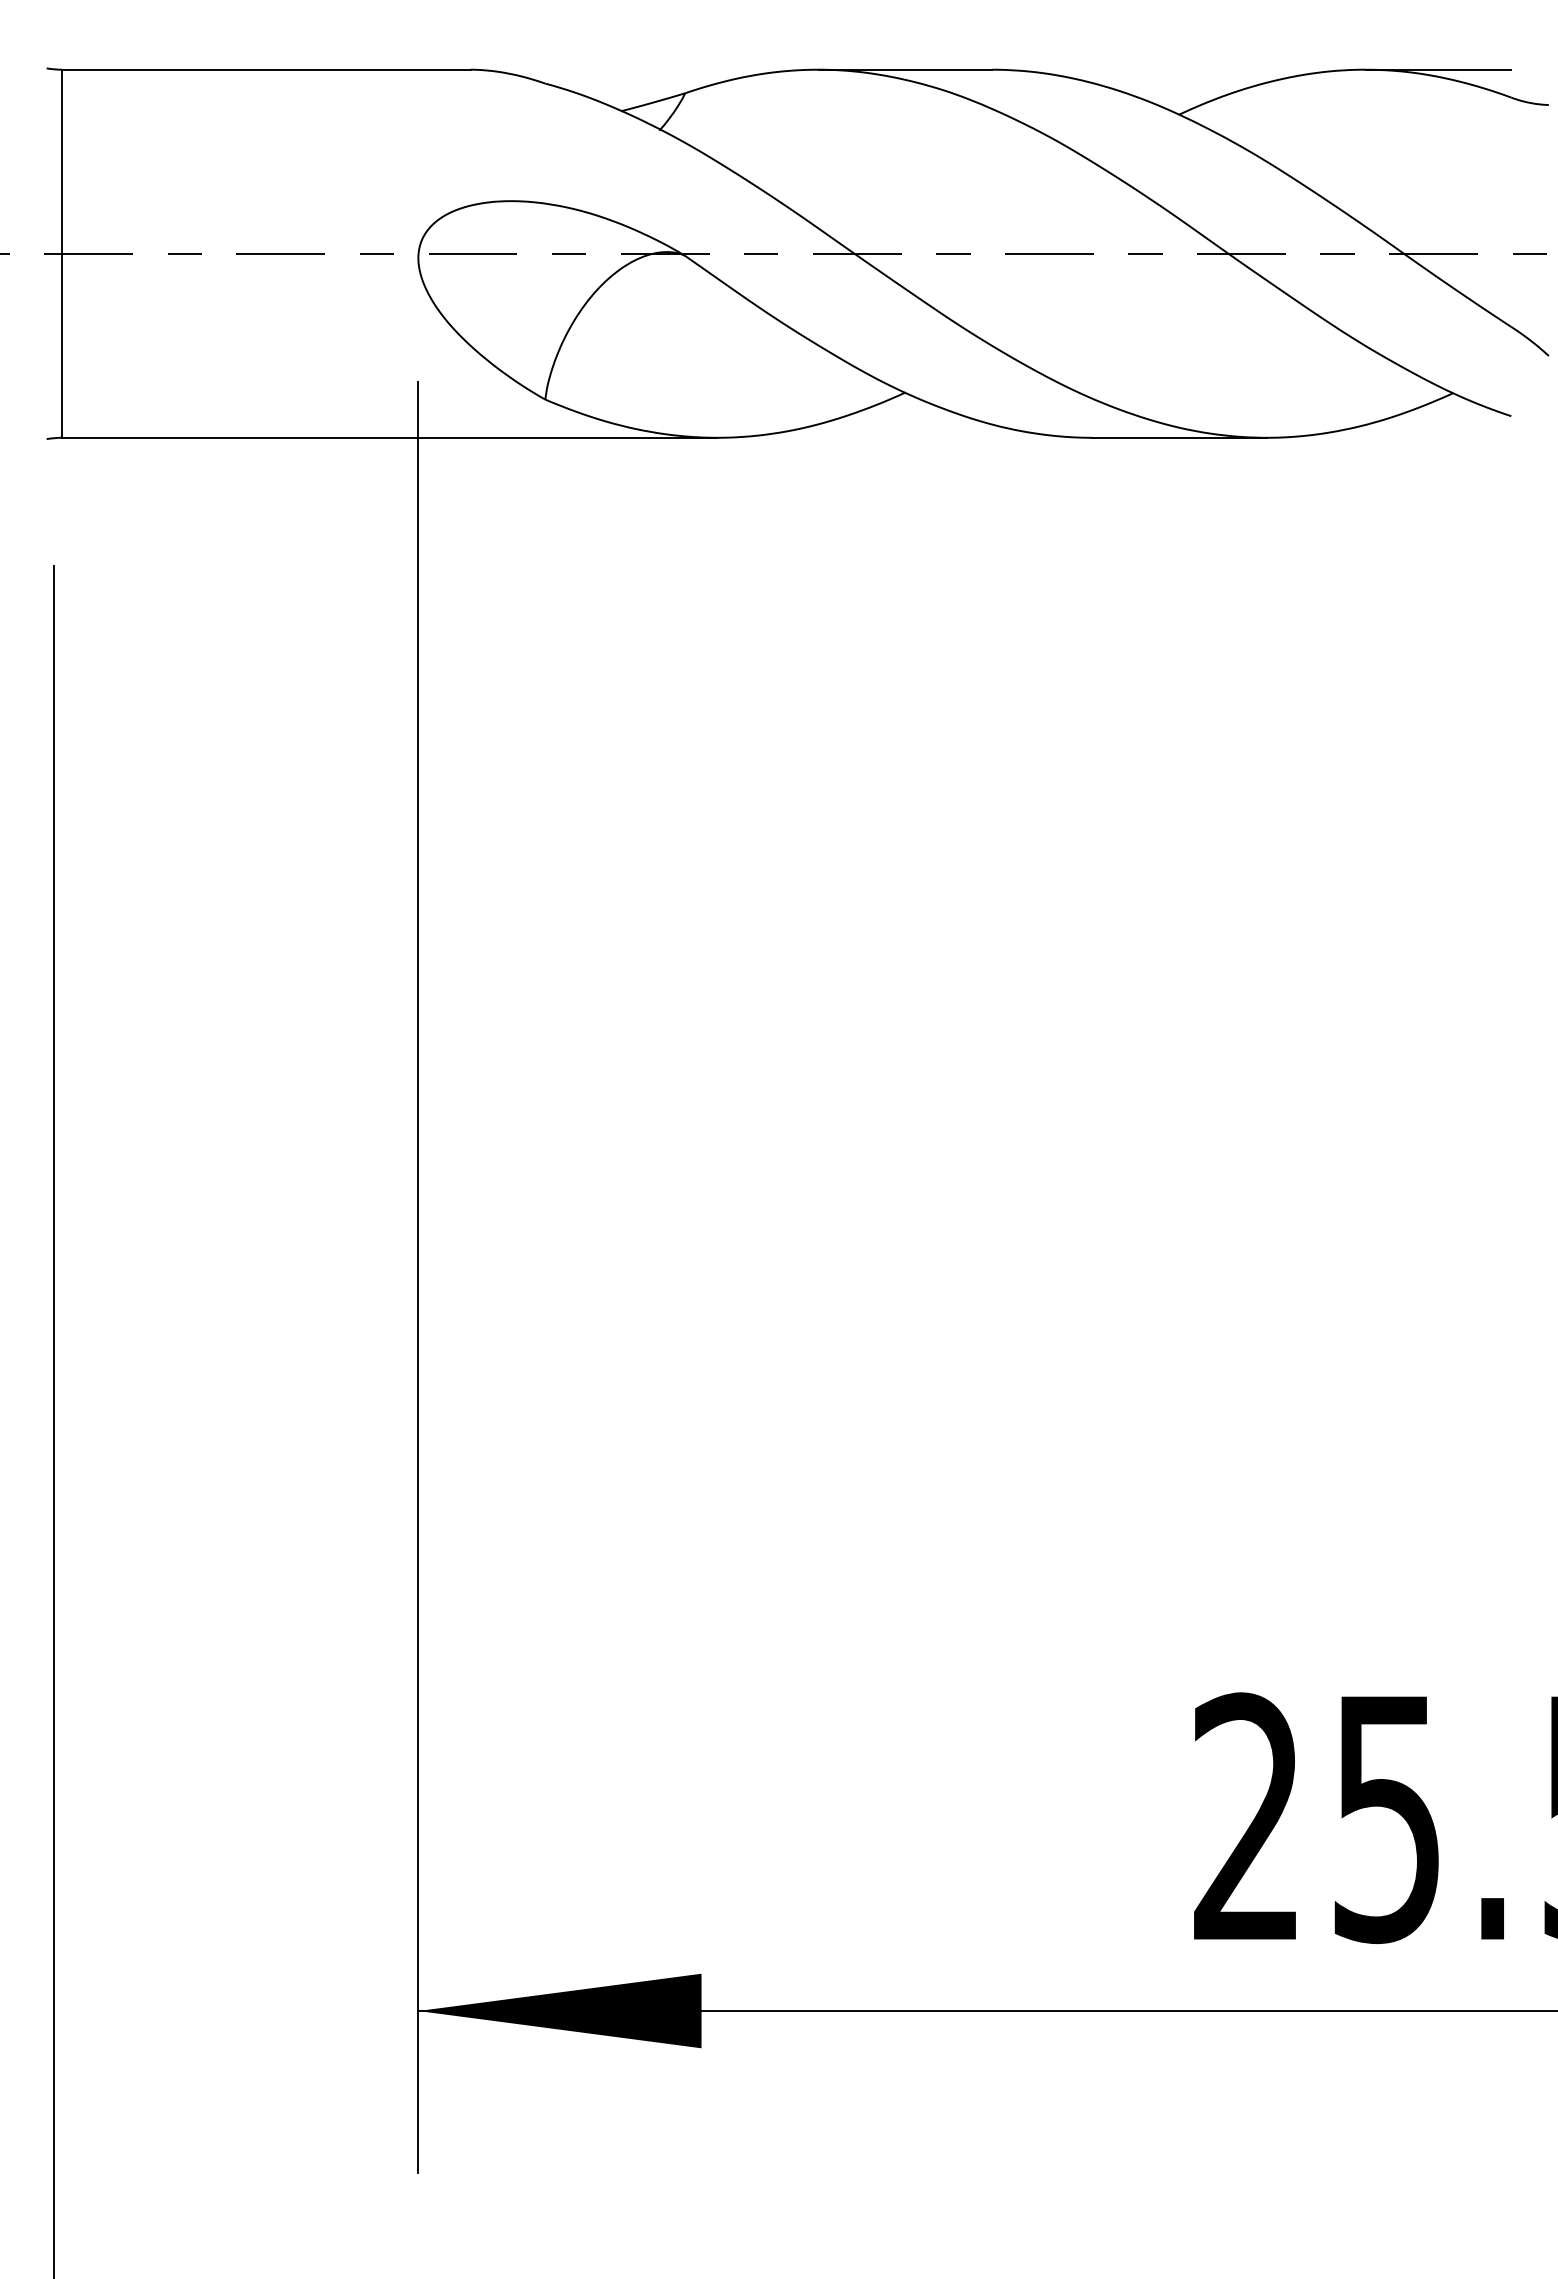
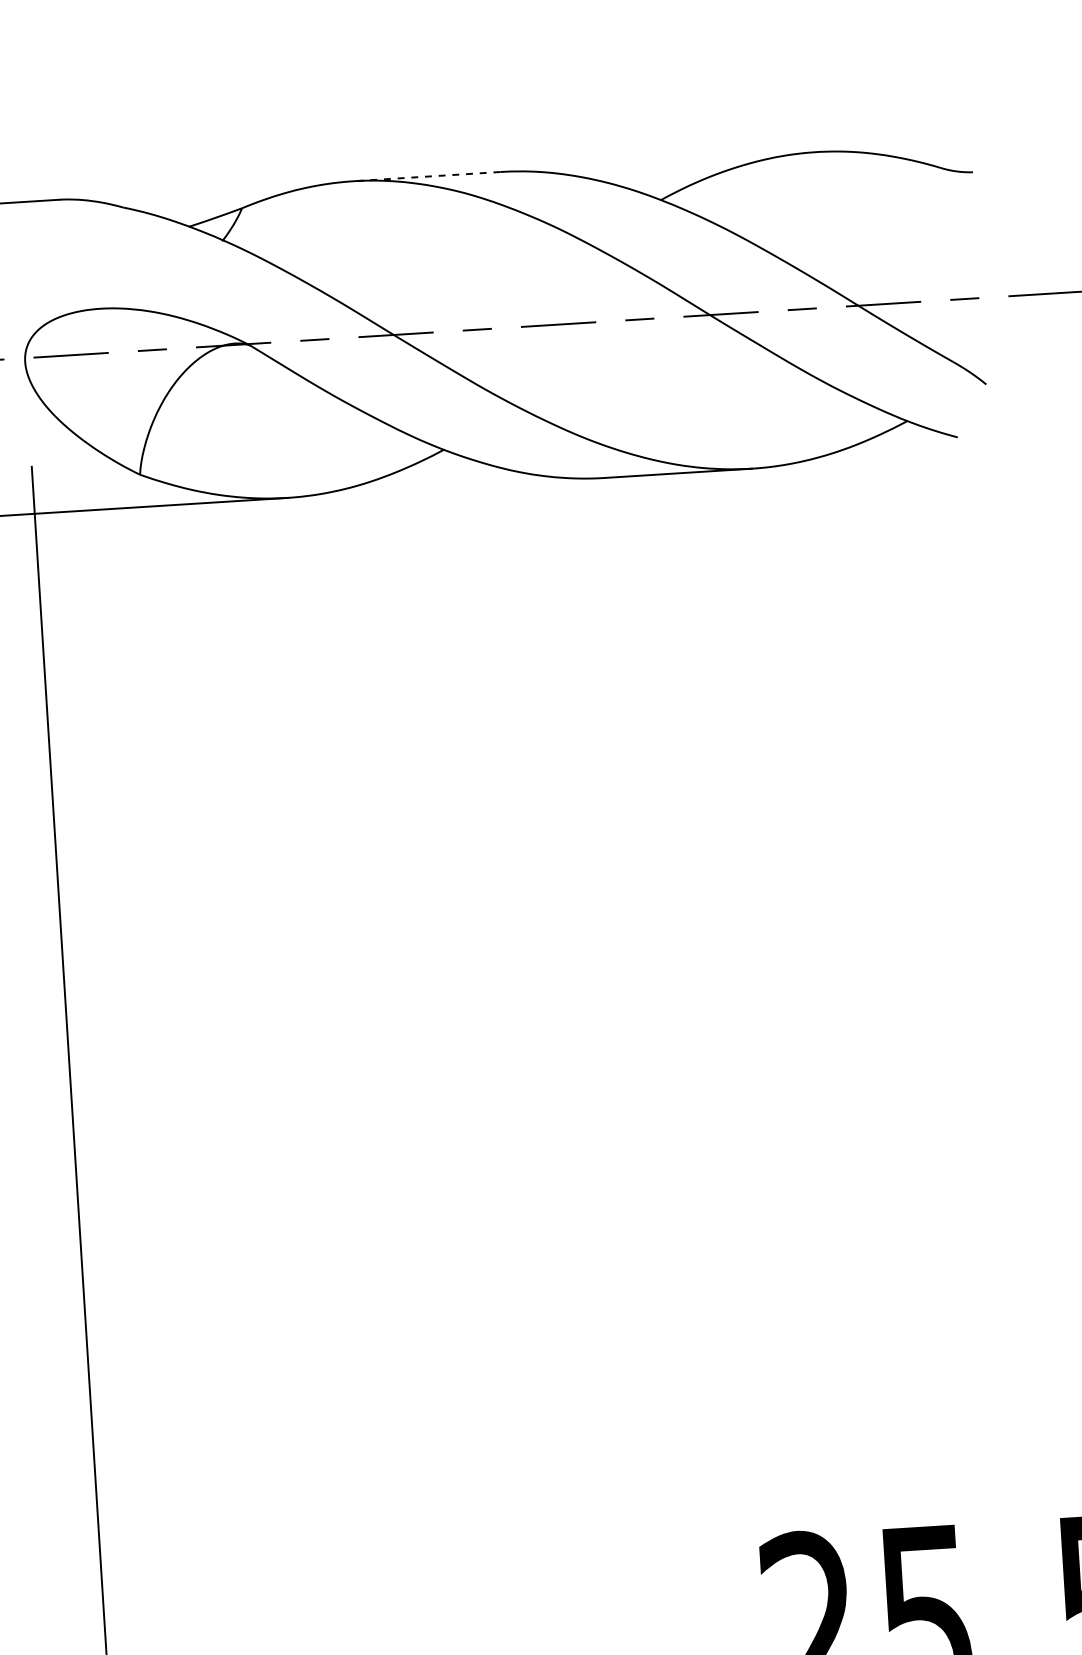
line: (905, 69) -> (427, 176), solid -> dashed
line: (1438, 69) -> (877, 148), removed

